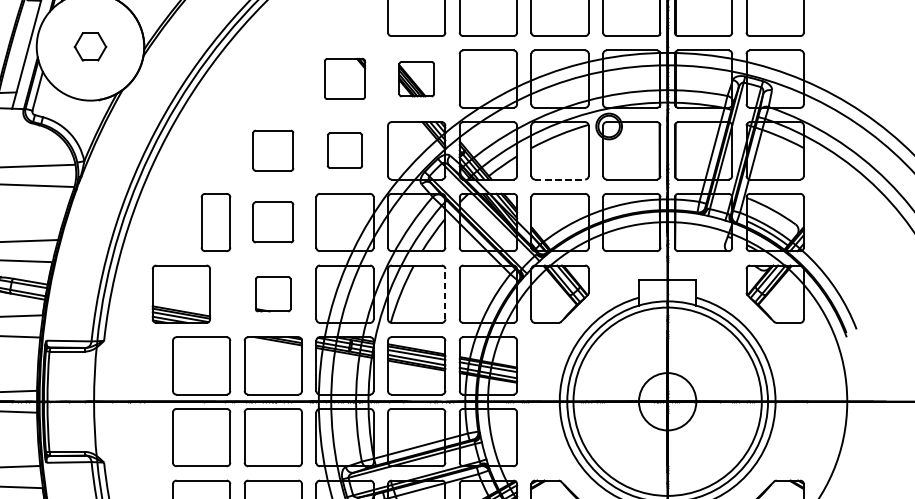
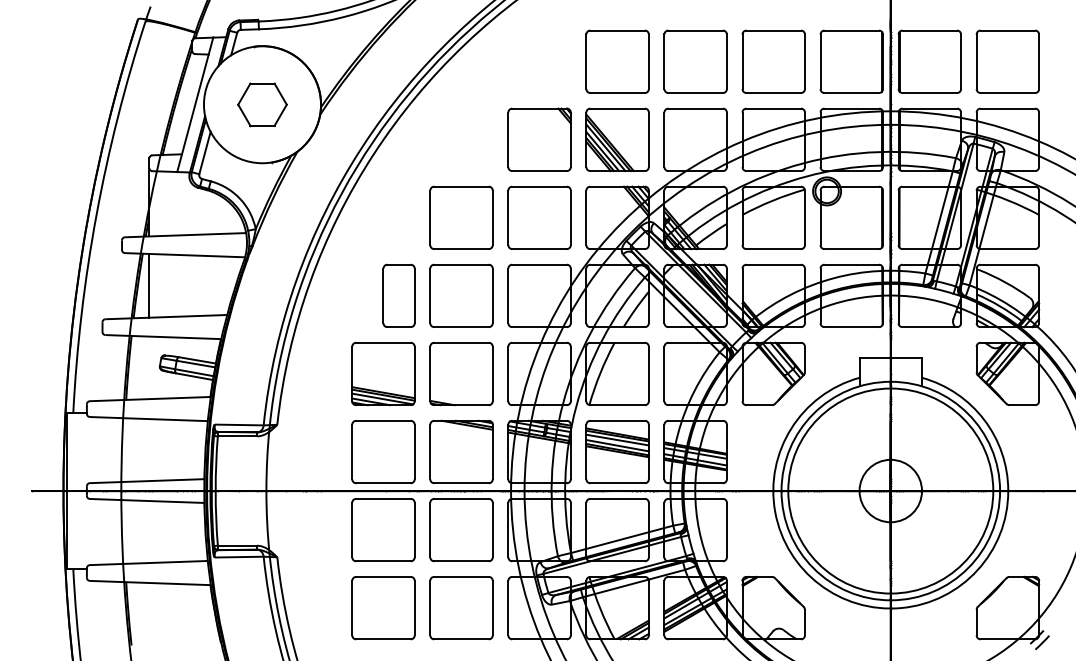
part: (90, 46) -> (262, 104), size x1.43
part: (344, 78) -> (539, 139), size x1.43
part: (416, 78) -> (617, 139), size x1.67
part: (273, 150) -> (461, 217), size x1.43
part: (344, 150) -> (539, 217), size x1.67
line: (560, 179) -> (774, 249), dashed -> solid
part: (273, 222) -> (461, 295), size x1.43
part: (181, 293) -> (383, 373), moved
part: (273, 293) -> (461, 373), size x1.67
line: (445, 293) -> (648, 373), dashed -> solid

